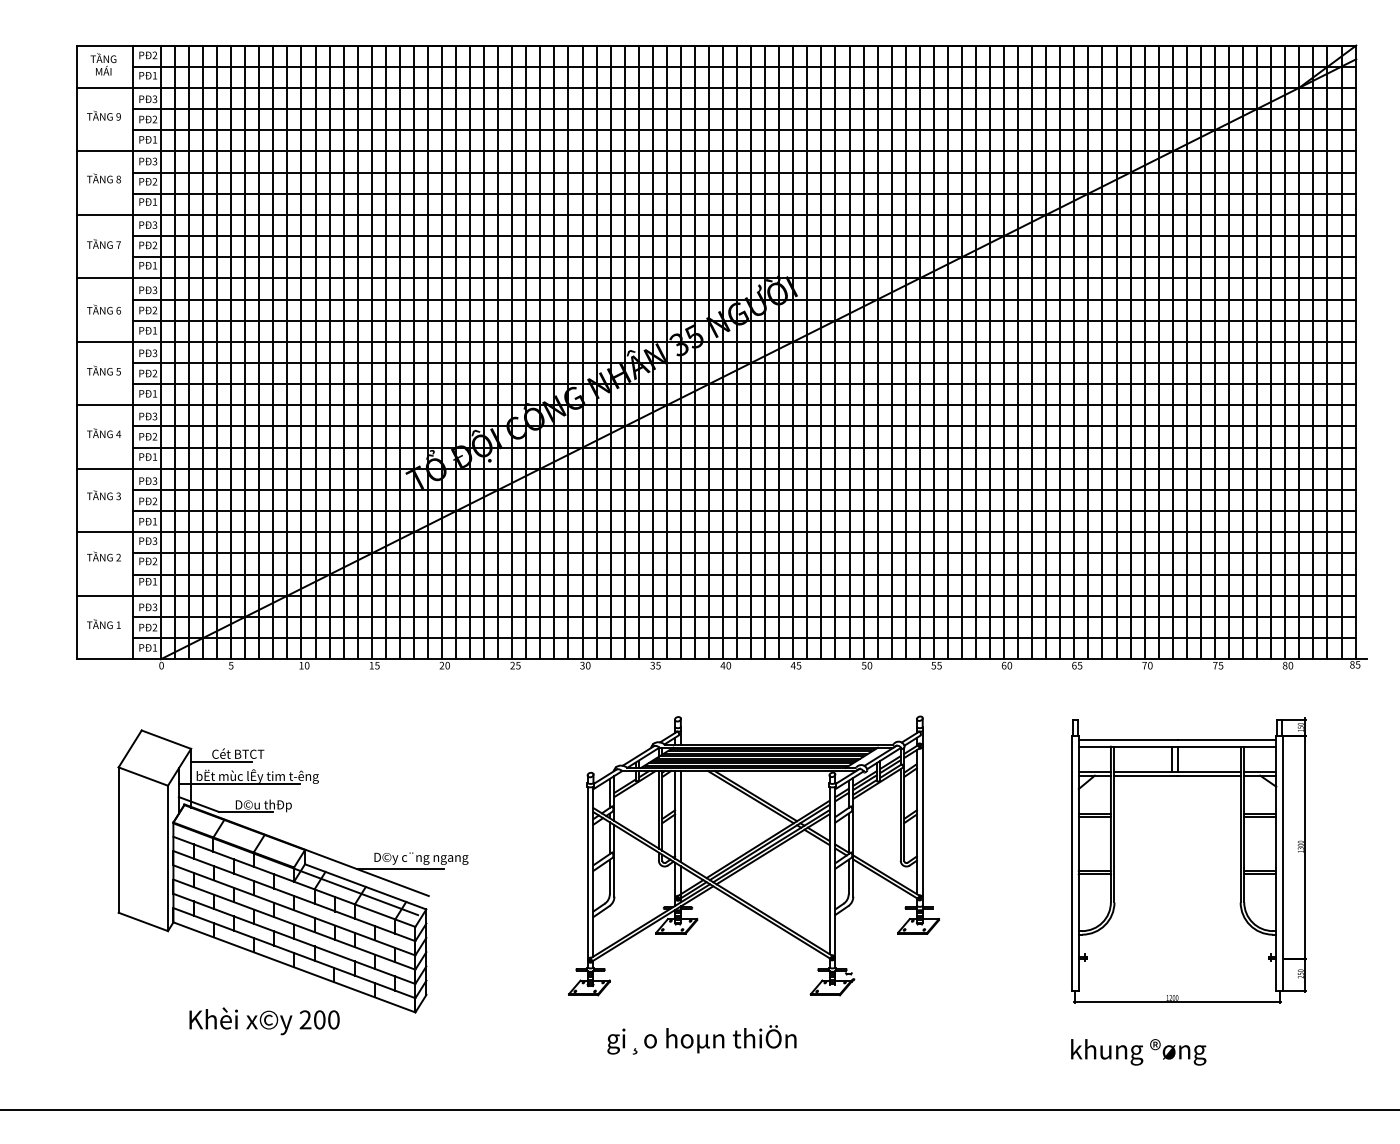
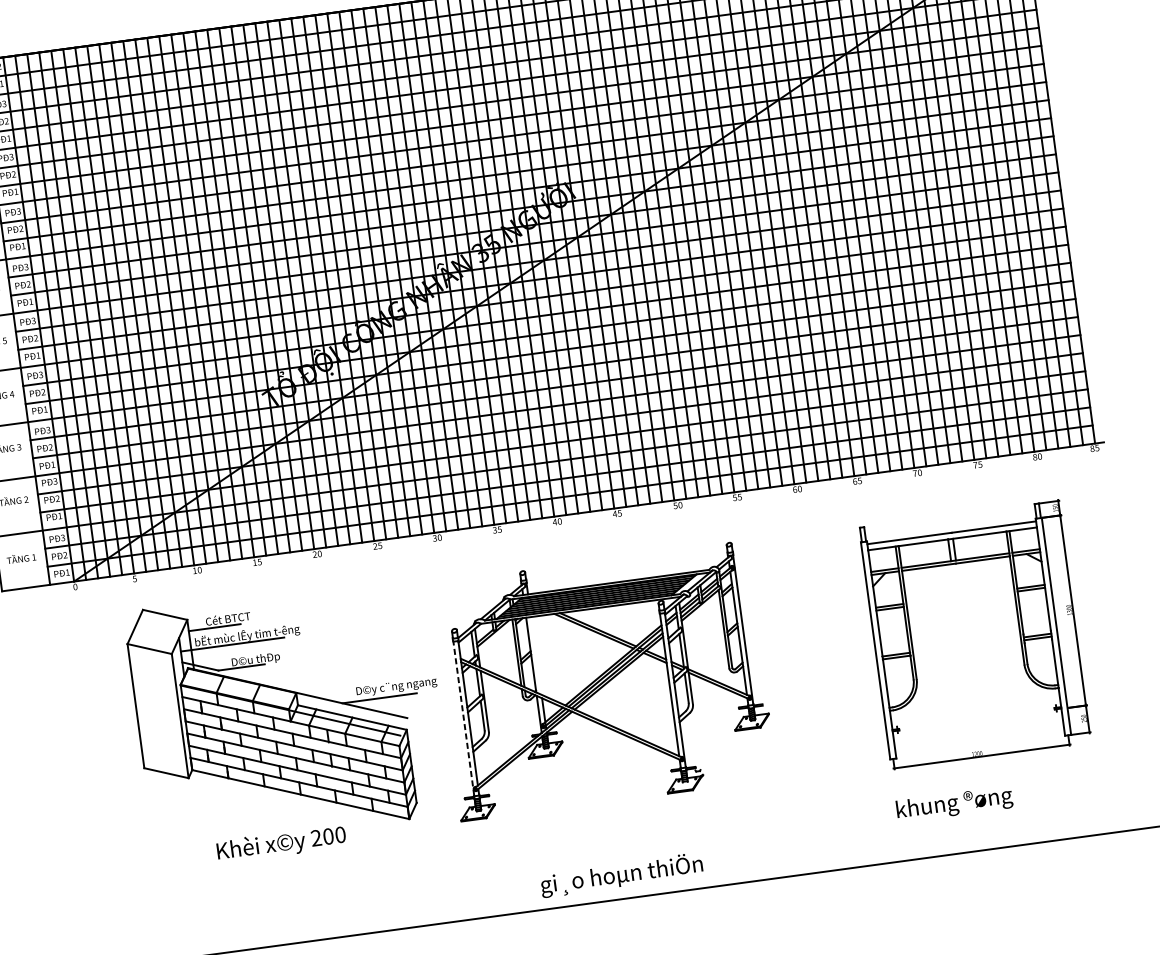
line: (680, 816) -> (536, 655), removed
line: (587, 876) -> (463, 717), solid -> dashed
part: (292, 882) -> (289, 722), moved
text: (701, 1039) -> (621, 874), moved

